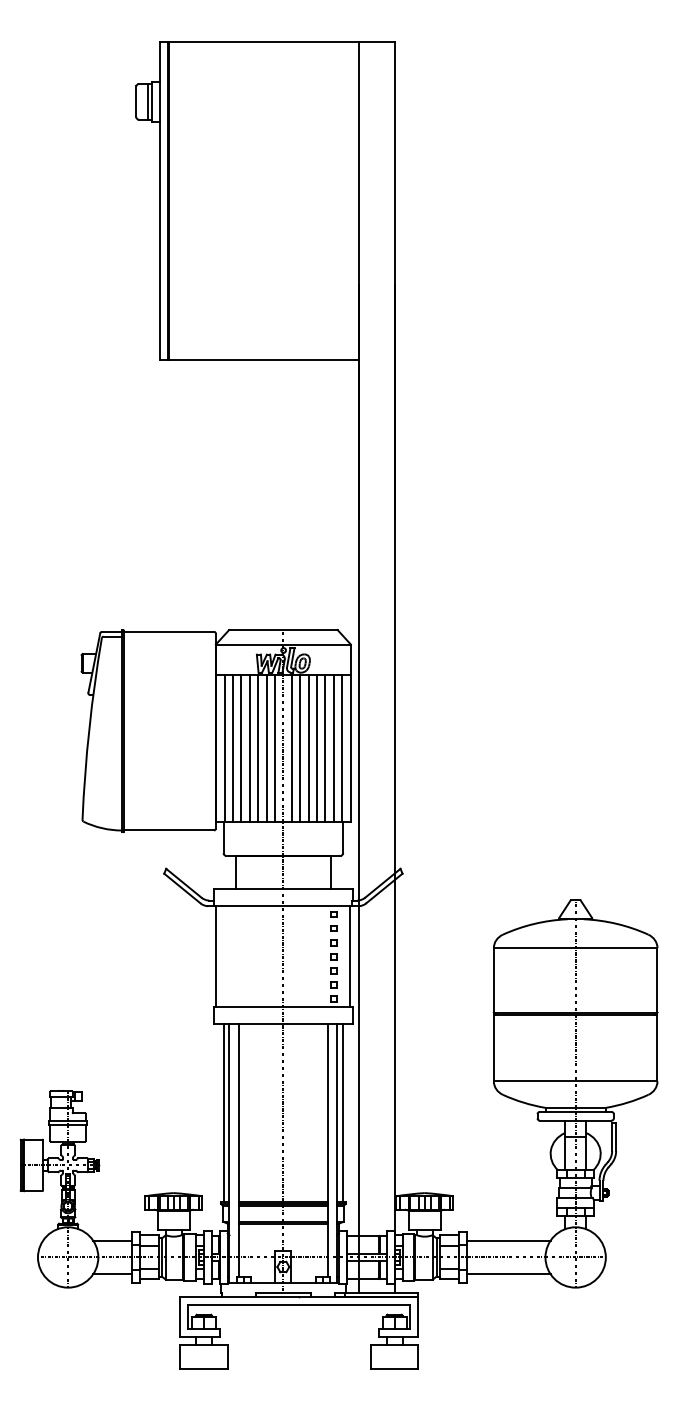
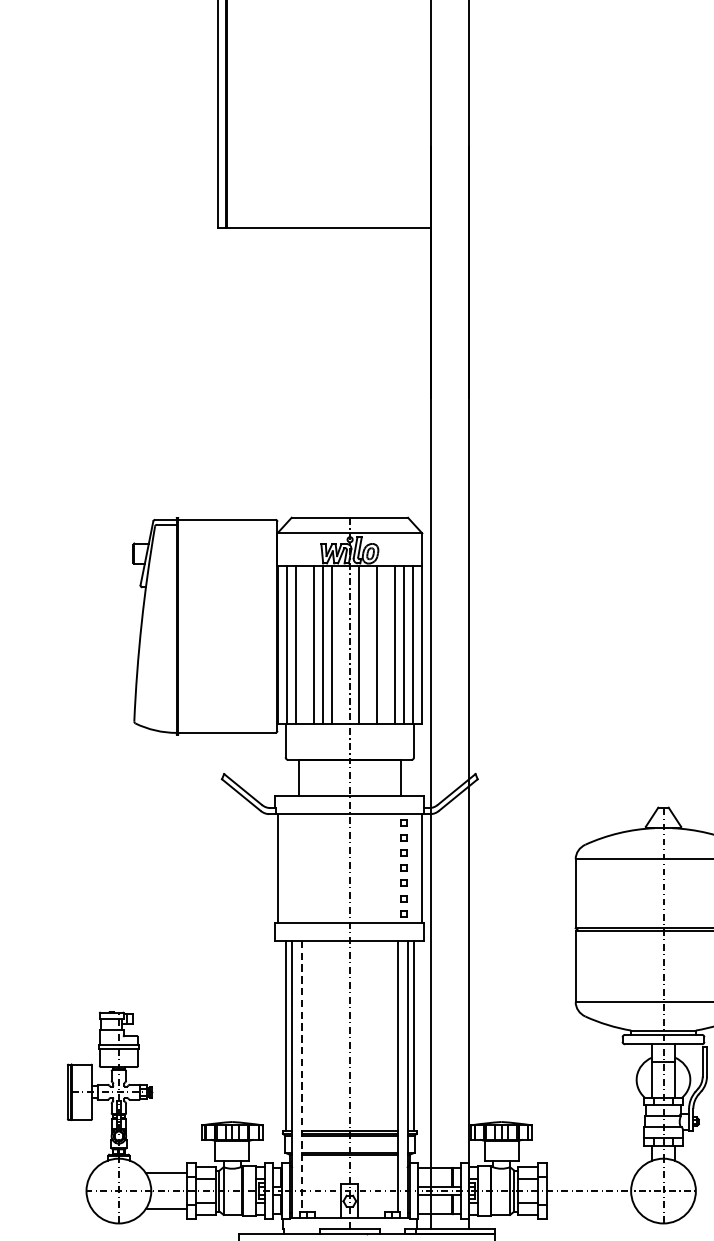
line: (241, 748) -> (304, 644), removed
line: (274, 748) -> (340, 644), removed
line: (300, 748) -> (368, 644), removed
line: (316, 748) -> (385, 644), removed
line: (239, 1151) -> (302, 1077), solid -> dashed
line: (508, 1240) -> (591, 1172), removed
line: (508, 1274) -> (591, 1209), removed

